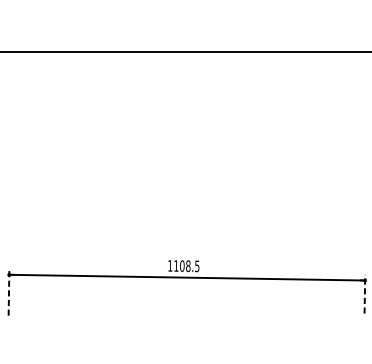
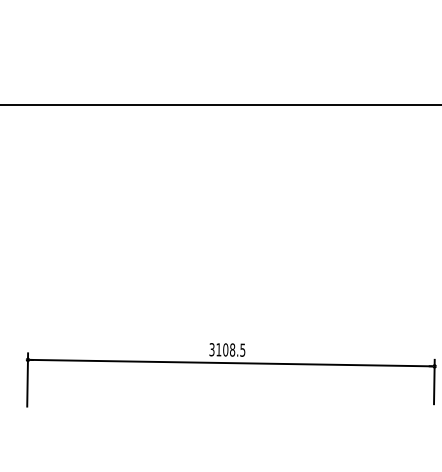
text: (169, 265) -> (211, 349), 1108.5 -> 3108.5
line: (8, 291) -> (27, 379), dashed -> solid
line: (364, 293) -> (434, 381), dashed -> solid

